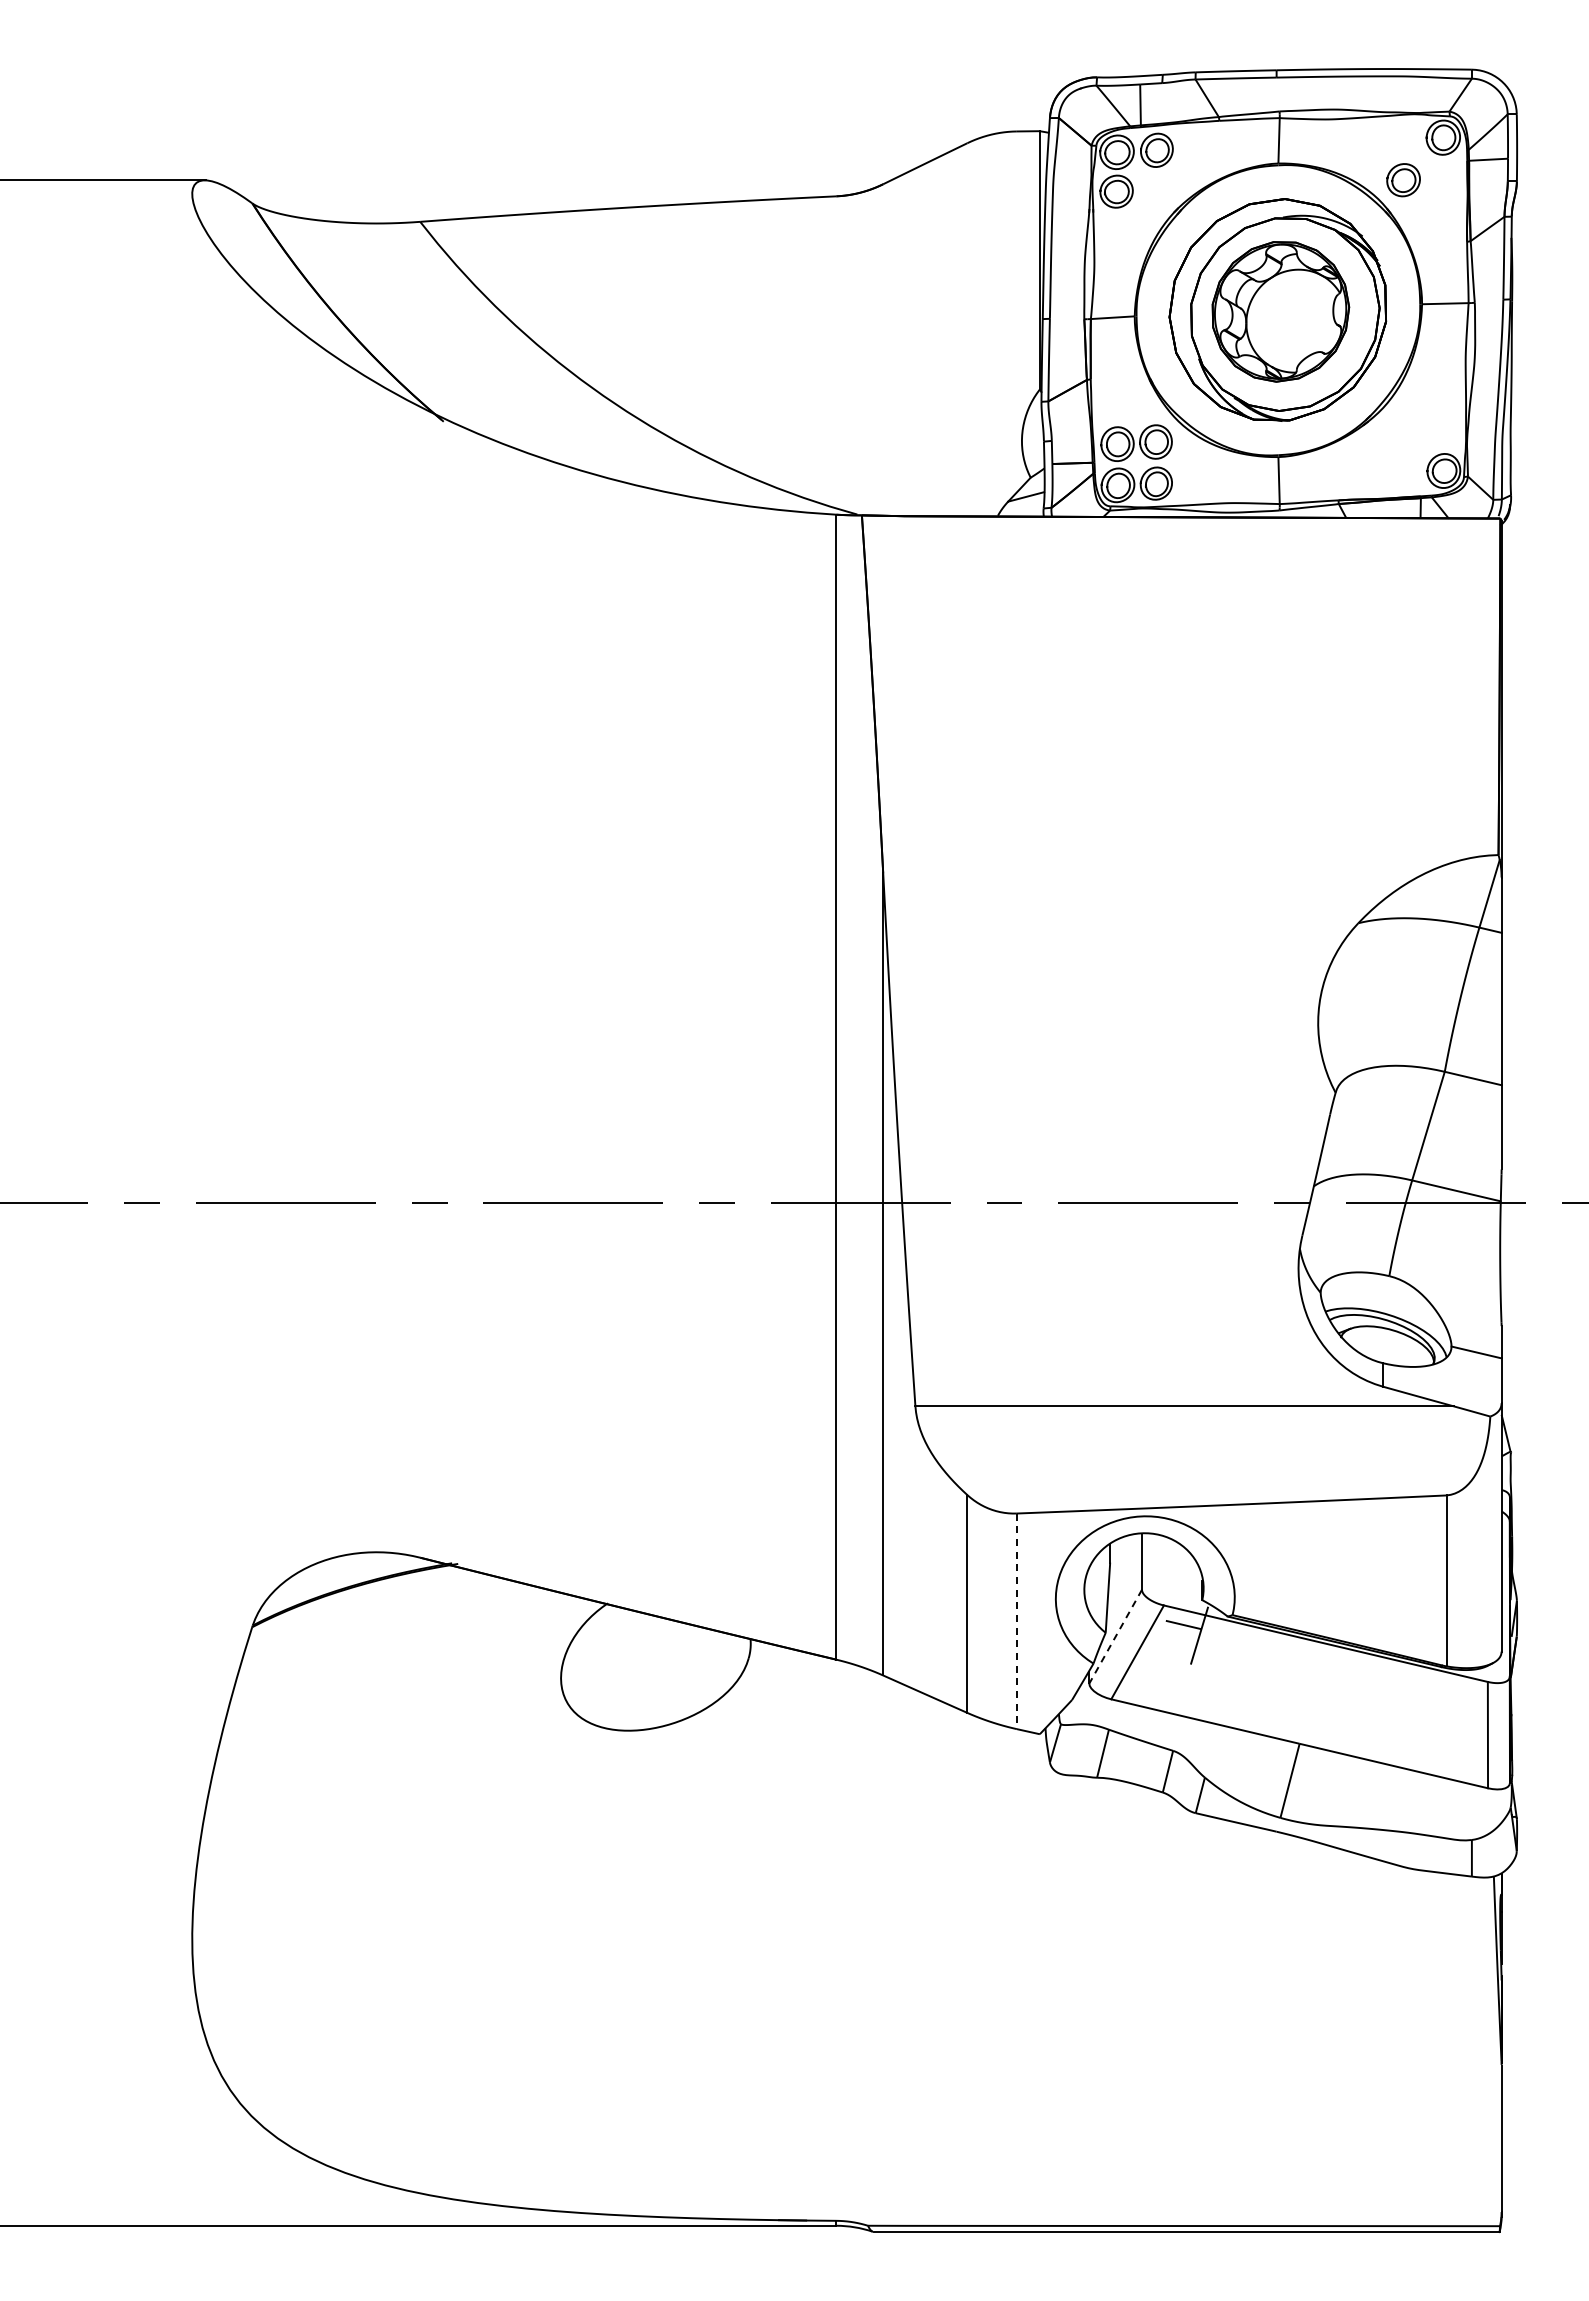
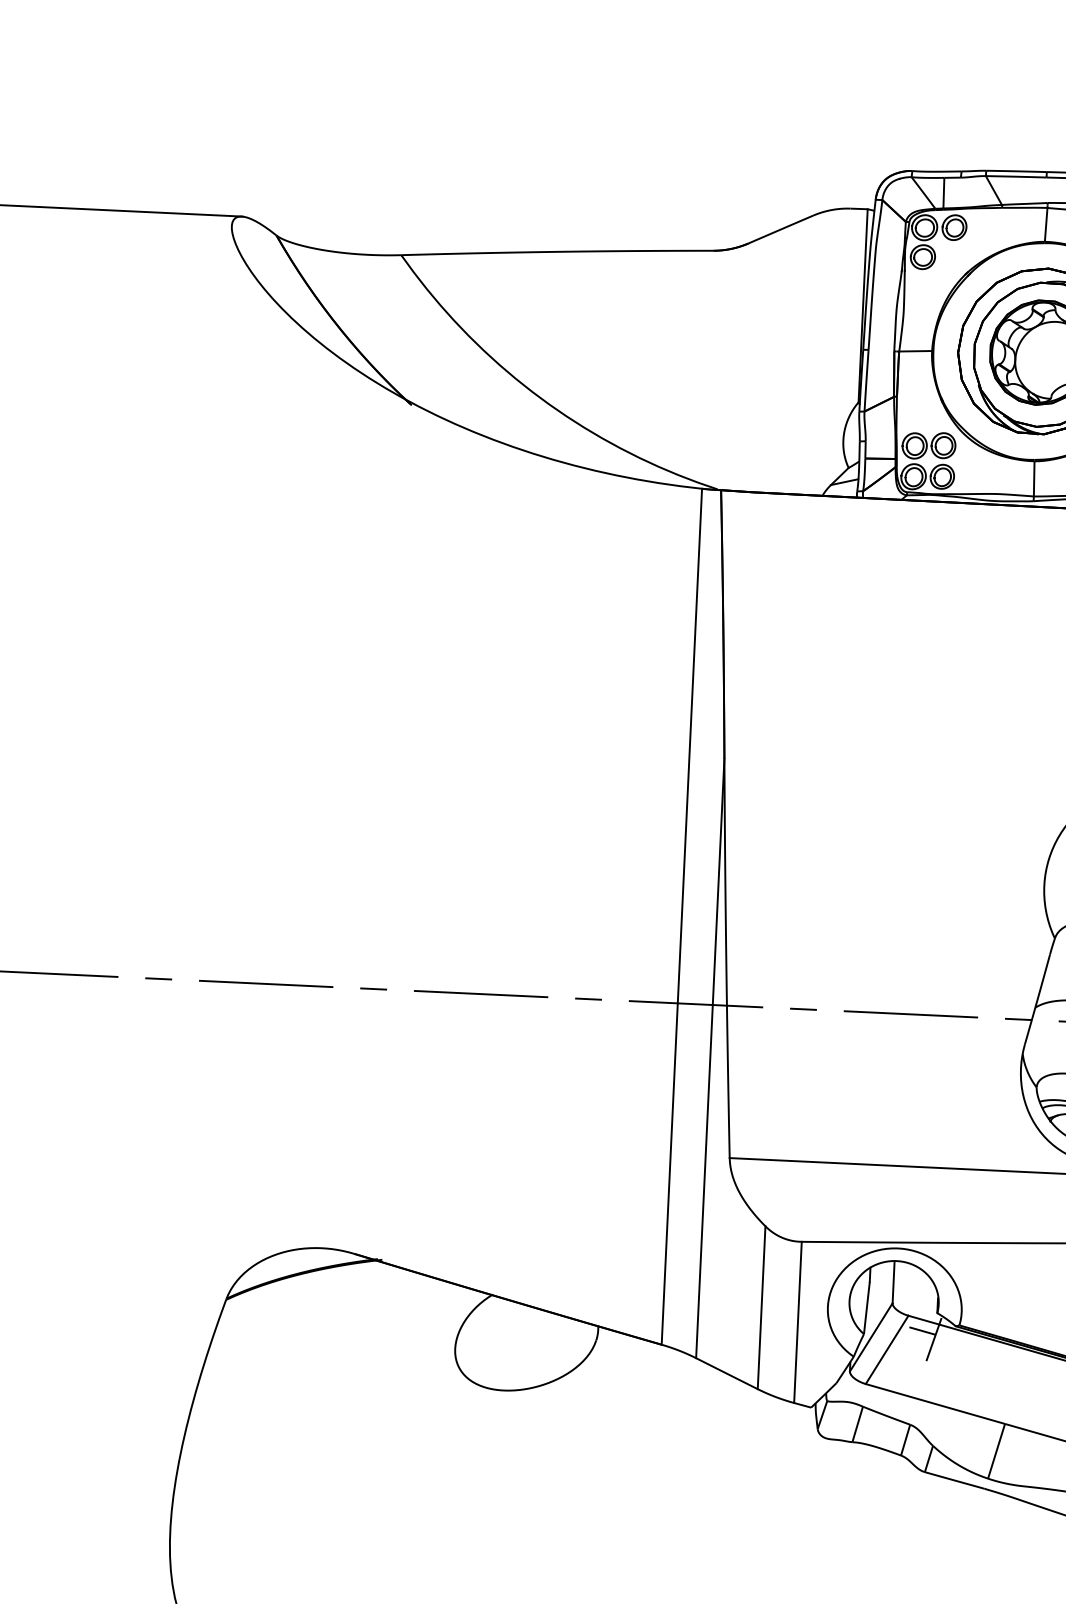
line: (1016, 1621) -> (797, 1322), dashed -> solid
line: (1115, 1636) -> (871, 1337), dashed -> solid

